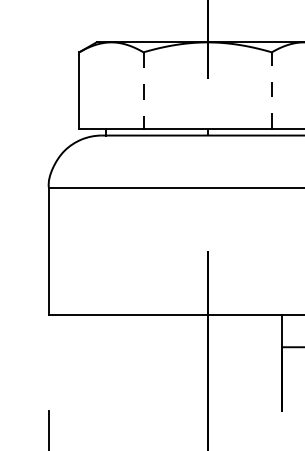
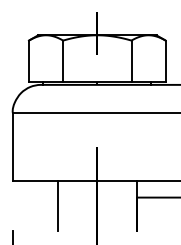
line: (271, 89) -> (131, 60), dashed -> solid
line: (144, 91) -> (63, 61), dashed -> solid
line: (132, 362) -> (57, 205), added

